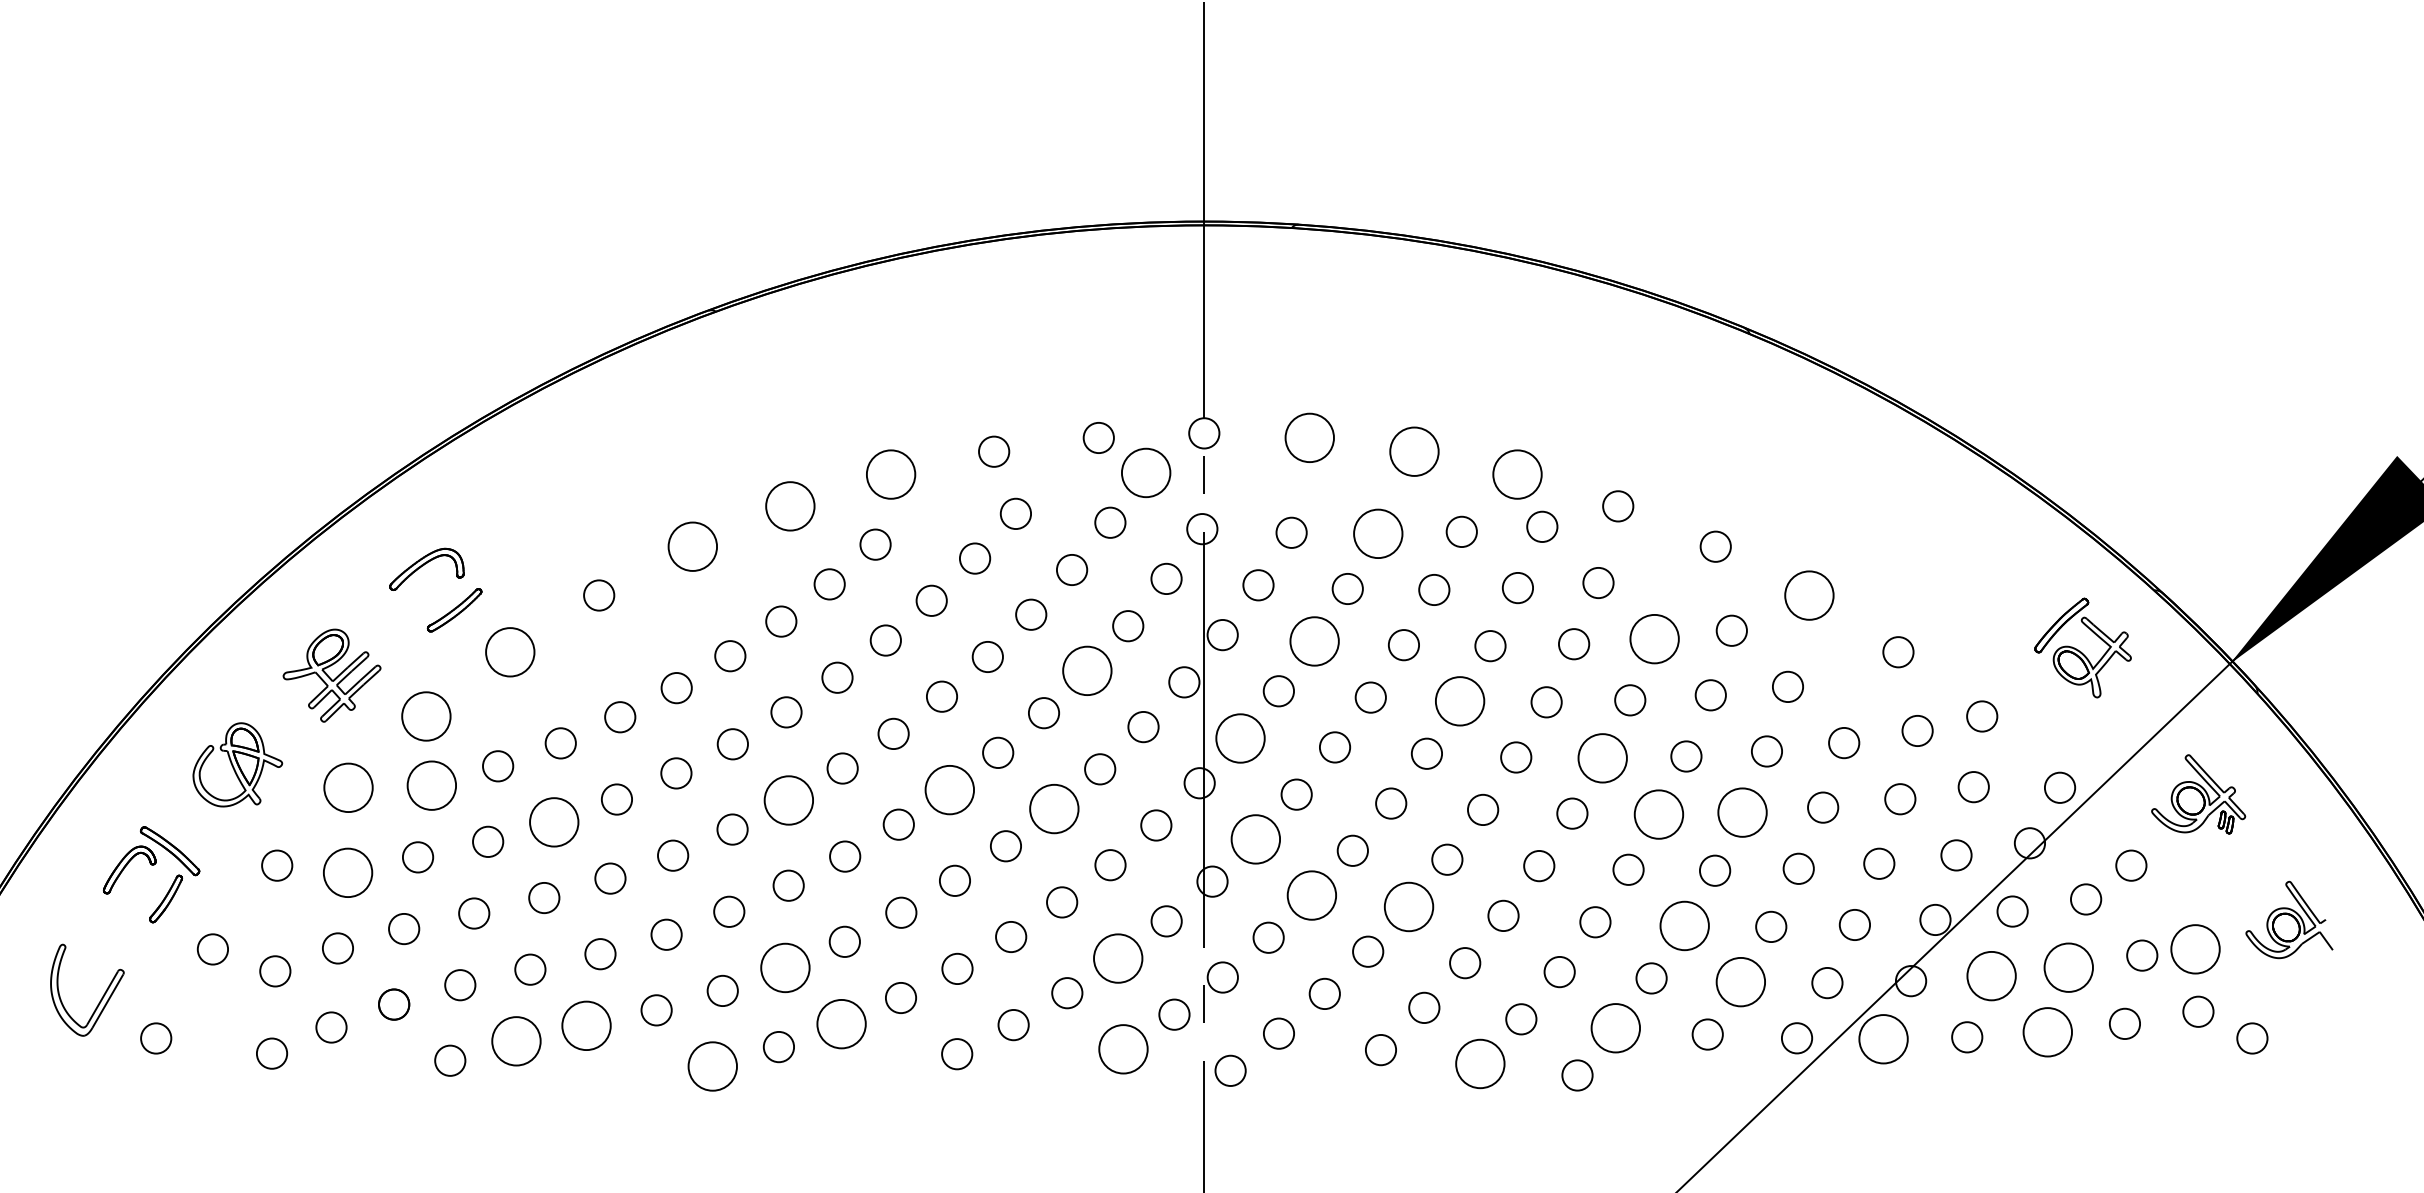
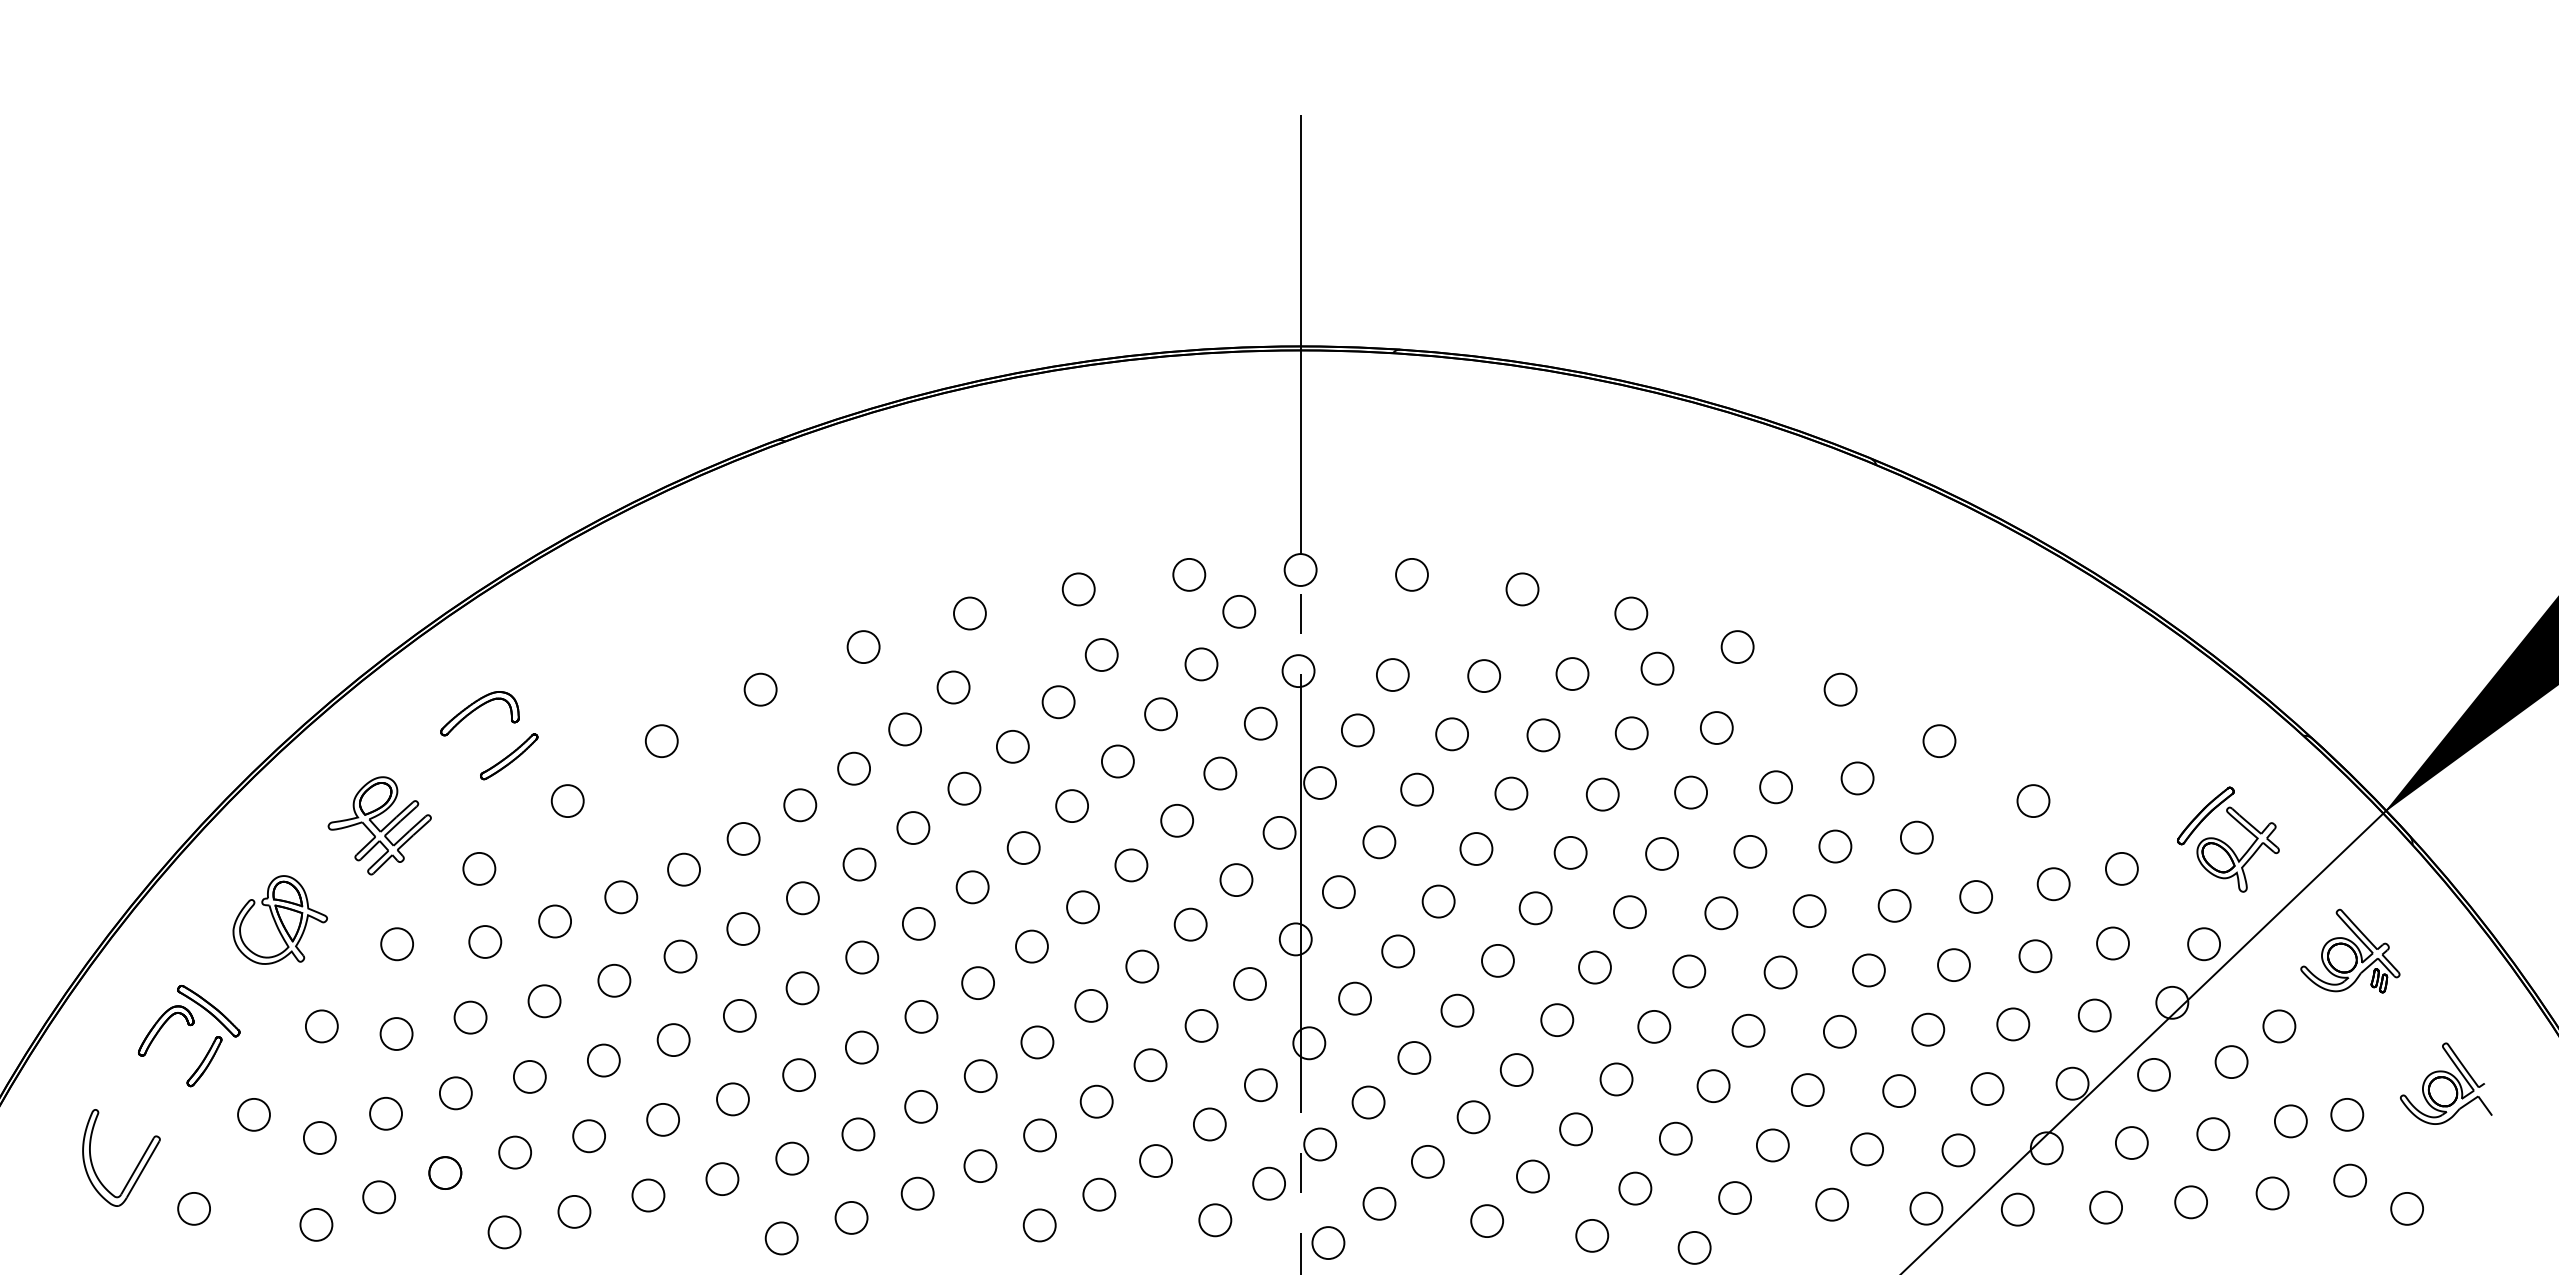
circle: (1309, 437) -> (1411, 574), size x0.62
circle: (1414, 451) -> (1522, 589), size x0.62
circle: (1146, 472) -> (1239, 611), size x0.62
circle: (890, 474) -> (969, 613), size x0.62
circle: (1517, 474) -> (1631, 613), size x0.62
circle: (790, 506) -> (863, 647), size x0.62
circle: (1377, 533) -> (1483, 675), size x0.62
circle: (692, 546) -> (760, 689), size x0.62
circle: (1809, 594) -> (1939, 740), size x0.62
circle: (1655, 639) -> (1776, 787), size x0.62
circle: (1314, 641) -> (1417, 789), size x0.62
part: (2083, 647) -> (2228, 839), moved
circle: (509, 651) -> (567, 800), size x0.62
circle: (1087, 670) -> (1177, 820), size x0.62
circle: (1459, 700) -> (1570, 852), size x0.62
circle: (426, 716) -> (479, 868), size x0.62
circle: (1240, 738) -> (1338, 892), size x0.62
circle: (1602, 758) -> (1721, 913), size x0.62
circle: (432, 785) -> (485, 941), size x0.62
circle: (348, 788) -> (397, 944), size x0.62
circle: (949, 789) -> (1031, 946), size x0.62
circle: (789, 800) -> (862, 957), size x0.62
circle: (1054, 808) -> (1142, 966), size x0.62
circle: (1742, 812) -> (1868, 970), size x0.62
circle: (1658, 814) -> (1780, 972), size x0.62
circle: (554, 822) -> (614, 980), size x0.62
circle: (1256, 839) -> (1355, 998), size x0.62
circle: (347, 872) -> (396, 1033), size x0.62
circle: (1312, 895) -> (1414, 1057), size x0.62
circle: (1408, 907) -> (1516, 1070), size x0.62
circle: (1684, 926) -> (1807, 1090), size x0.62
circle: (2195, 949) -> (2347, 1114), size x0.62
circle: (1117, 958) -> (1209, 1124), size x0.62
circle: (785, 968) -> (858, 1134), size x0.62
circle: (2068, 968) -> (2213, 1134), size x0.62
circle: (1991, 976) -> (2131, 1143), size x0.62
circle: (1741, 982) -> (1867, 1149), size x0.62
circle: (841, 1023) -> (917, 1193), size x0.62
circle: (586, 1025) -> (648, 1195), size x0.62
circle: (1616, 1028) -> (1735, 1198), size x0.62
circle: (2048, 1032) -> (2191, 1202), size x0.62
circle: (1883, 1039) -> (2017, 1209), size x0.62
circle: (516, 1040) -> (574, 1211), size x0.62
circle: (1123, 1049) -> (1215, 1220), size x0.62
circle: (1480, 1063) -> (1592, 1235), size x0.62
circle: (712, 1066) -> (781, 1238), size x0.62

